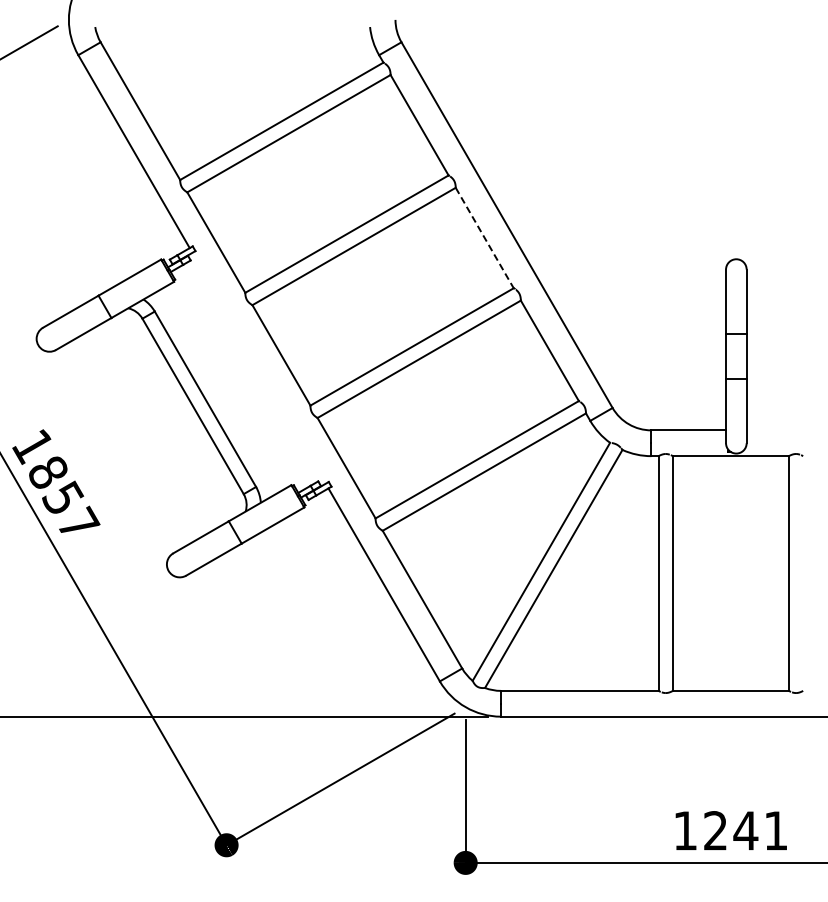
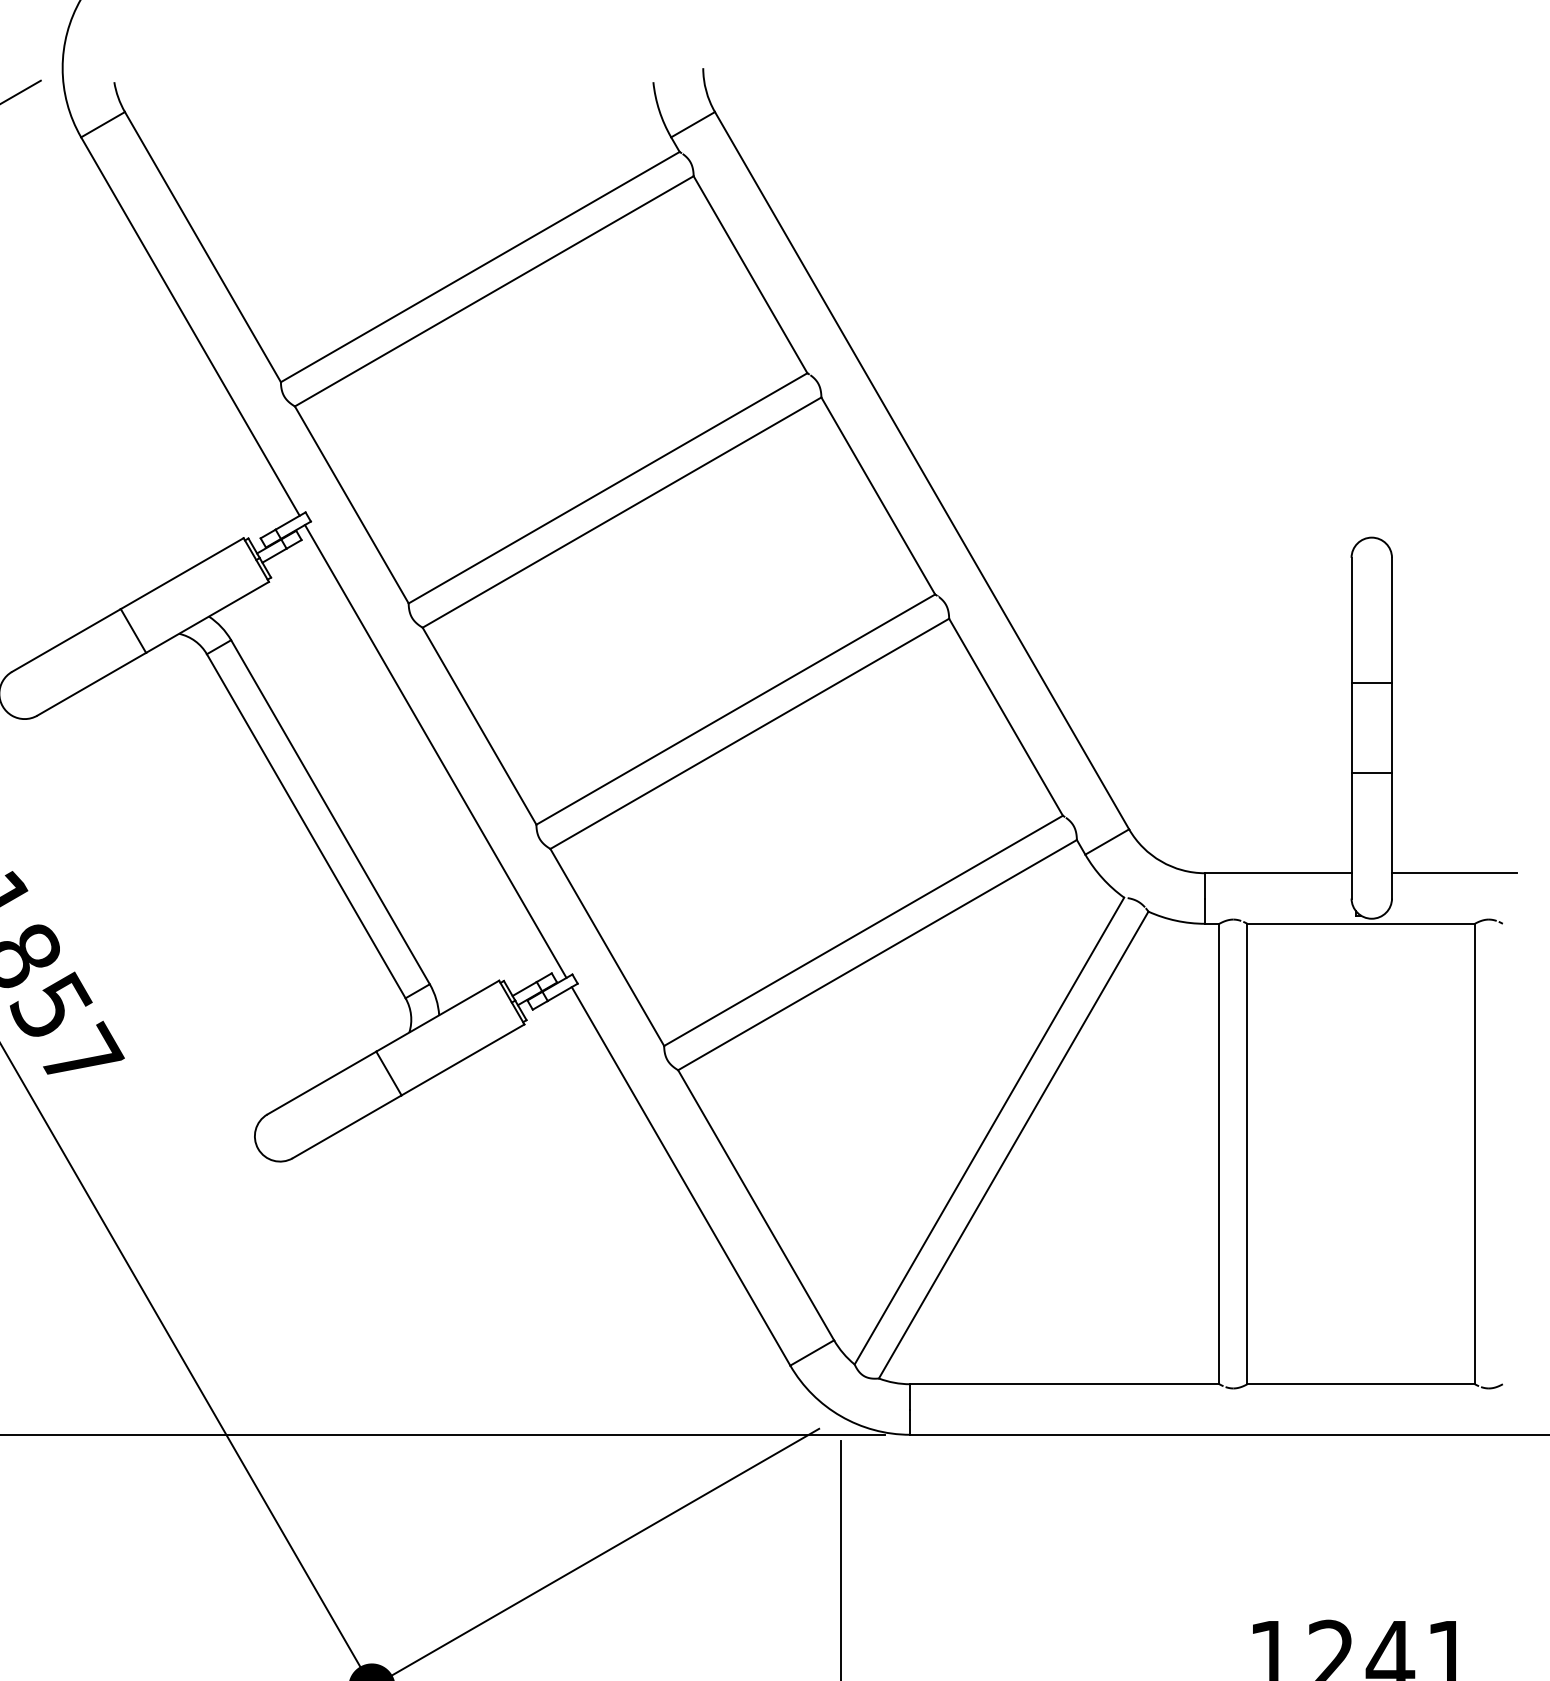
line: (484, 238) -> (877, 496), dashed -> solid
line: (258, 367) -> (434, 749), added
line: (778, 430) -> (1454, 873), added

